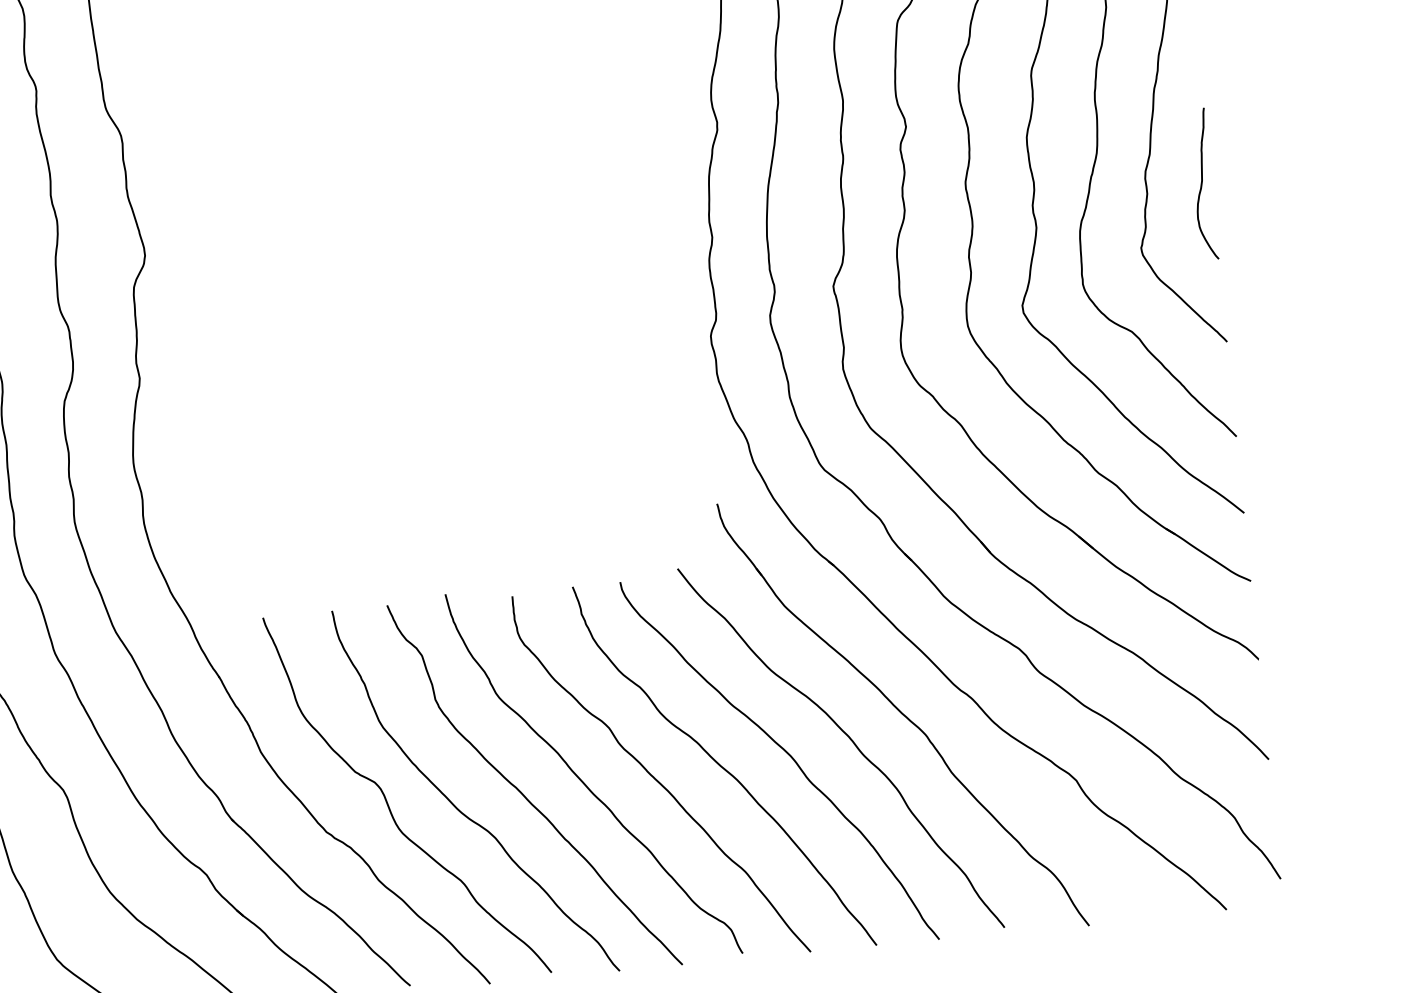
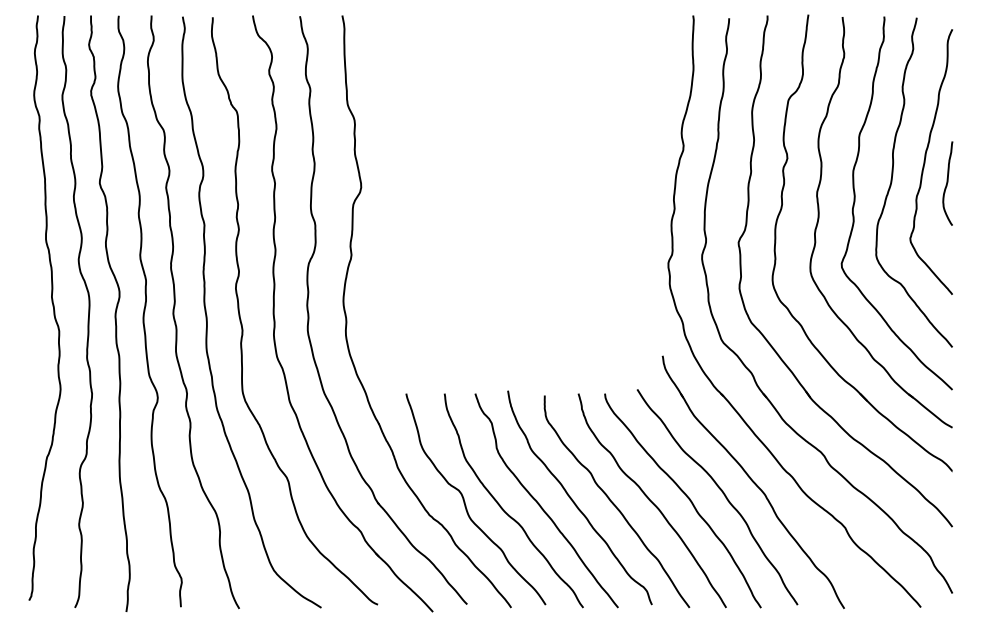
curve: (1202, 184) -> (947, 183), moved

